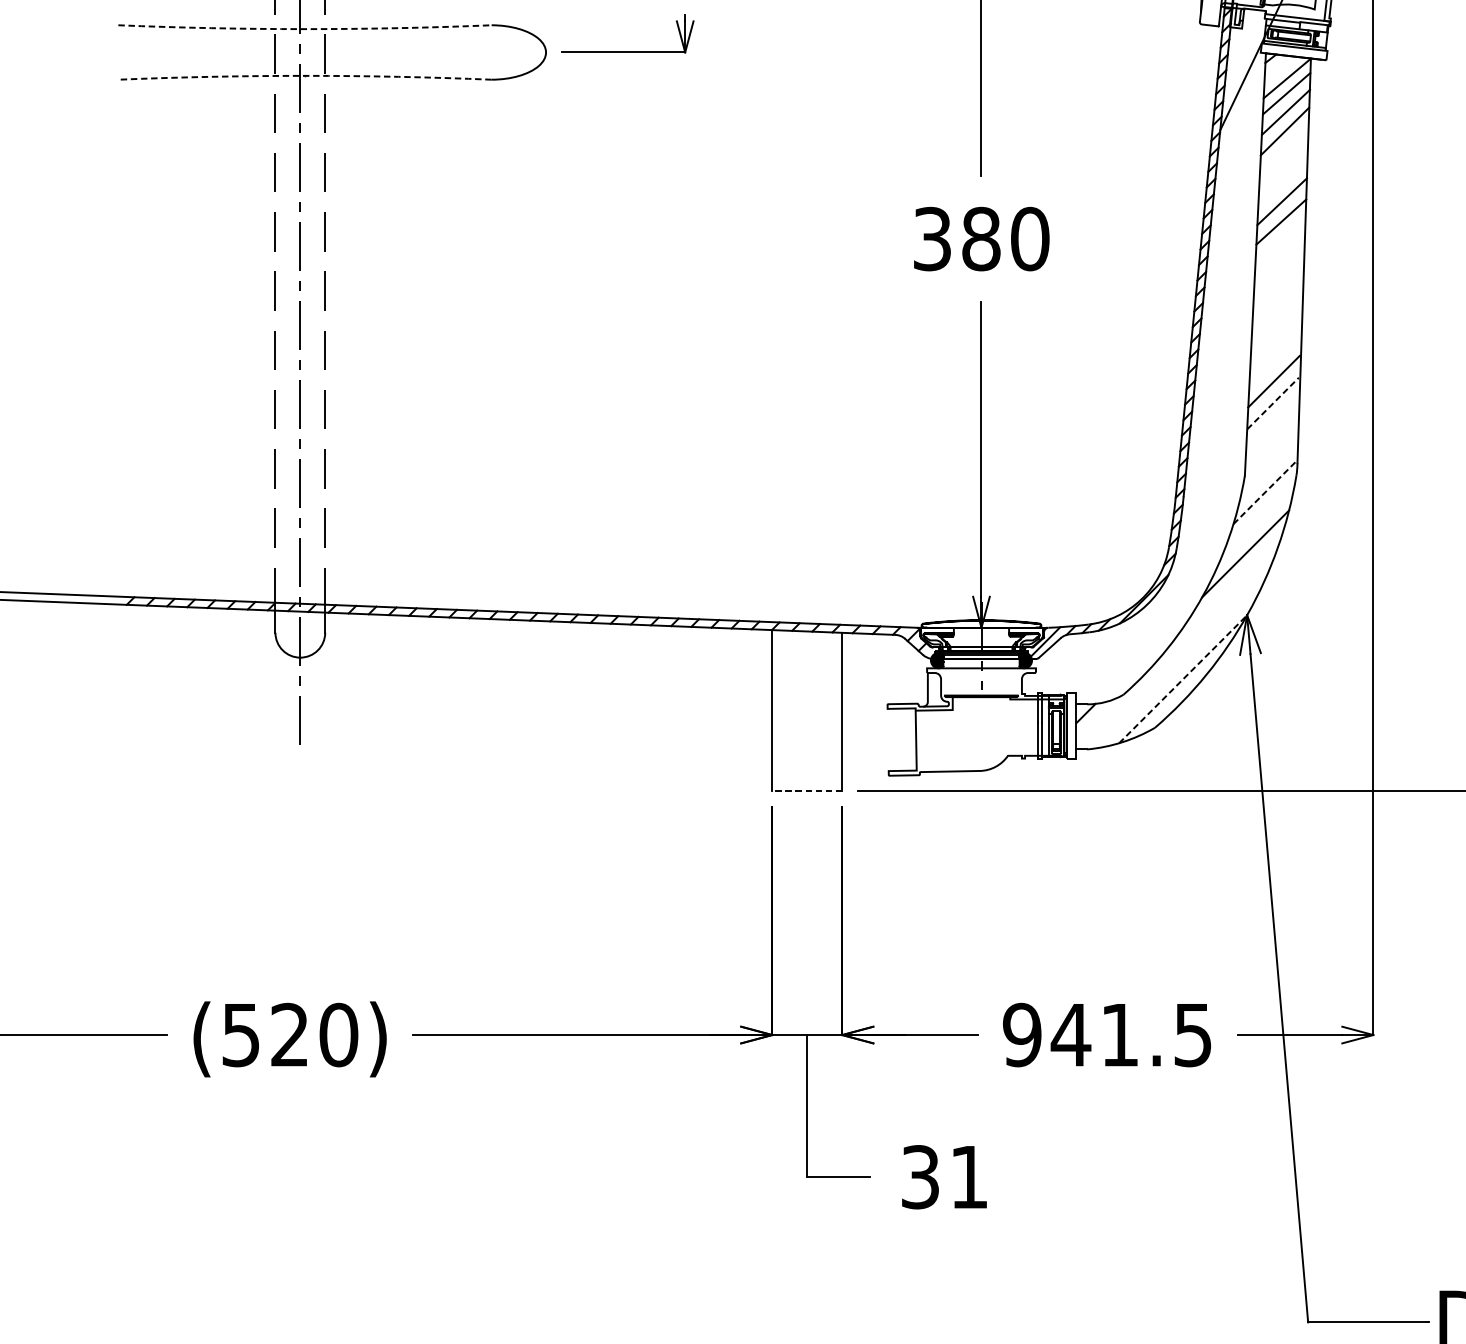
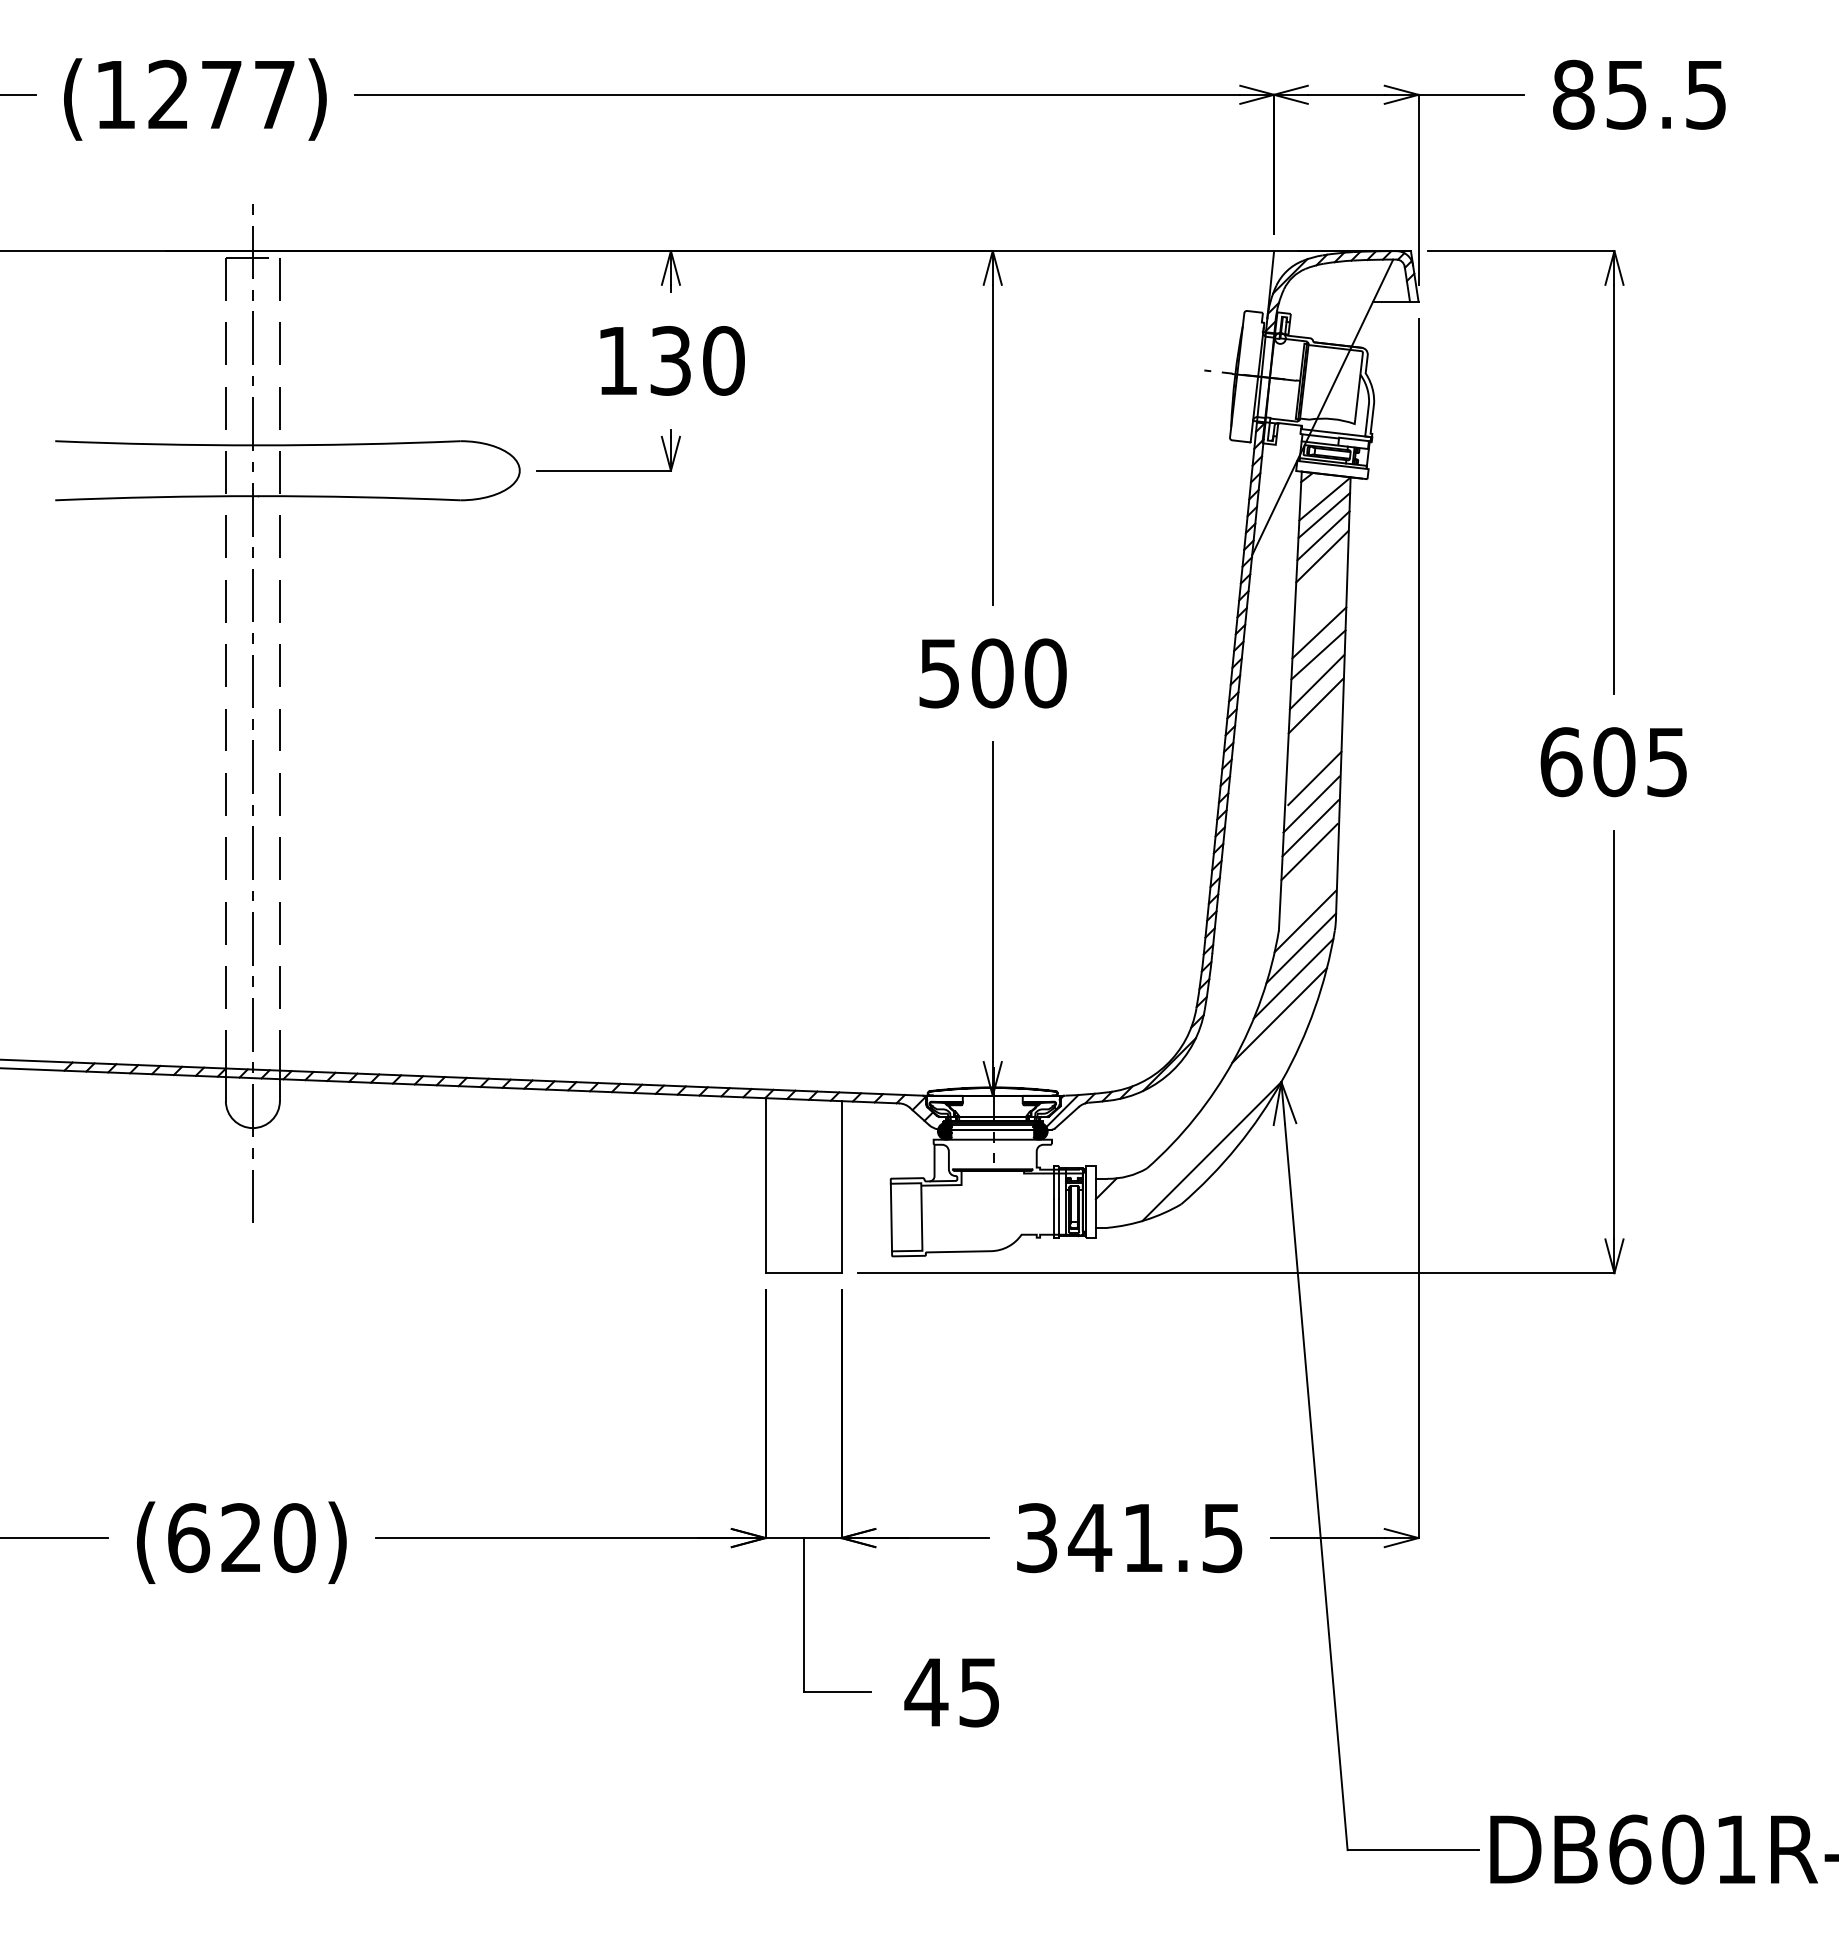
arc: (304, 29) -> (257, 445), dashed -> solid
arc: (304, 76) -> (257, 496), dashed -> solid
text: (957, 239) -> (966, 673), 380 -> 500
line: (1279, 246) -> (1316, 681), added
line: (1278, 268) -> (1315, 705), added
line: (1277, 335) -> (1314, 778), added
line: (1274, 359) -> (1311, 804), added
line: (1273, 403) -> (1309, 852), dashed -> solid
line: (1269, 467) -> (1305, 921), added
line: (1265, 492) -> (1301, 948), dashed -> solid
line: (1258, 519) -> (1293, 978), added
line: (1183, 679) -> (1212, 1151), dashed -> solid
line: (888, 739) -> (891, 1217), added
line: (807, 791) -> (803, 1273), dashed -> solid
text: (1021, 1034) -> (1036, 1537), 941.5 -> 341.5
text: (241, 1035) -> (189, 1538), (520) -> (620)
text: (943, 1177) -> (951, 1692), 31 -> 45

